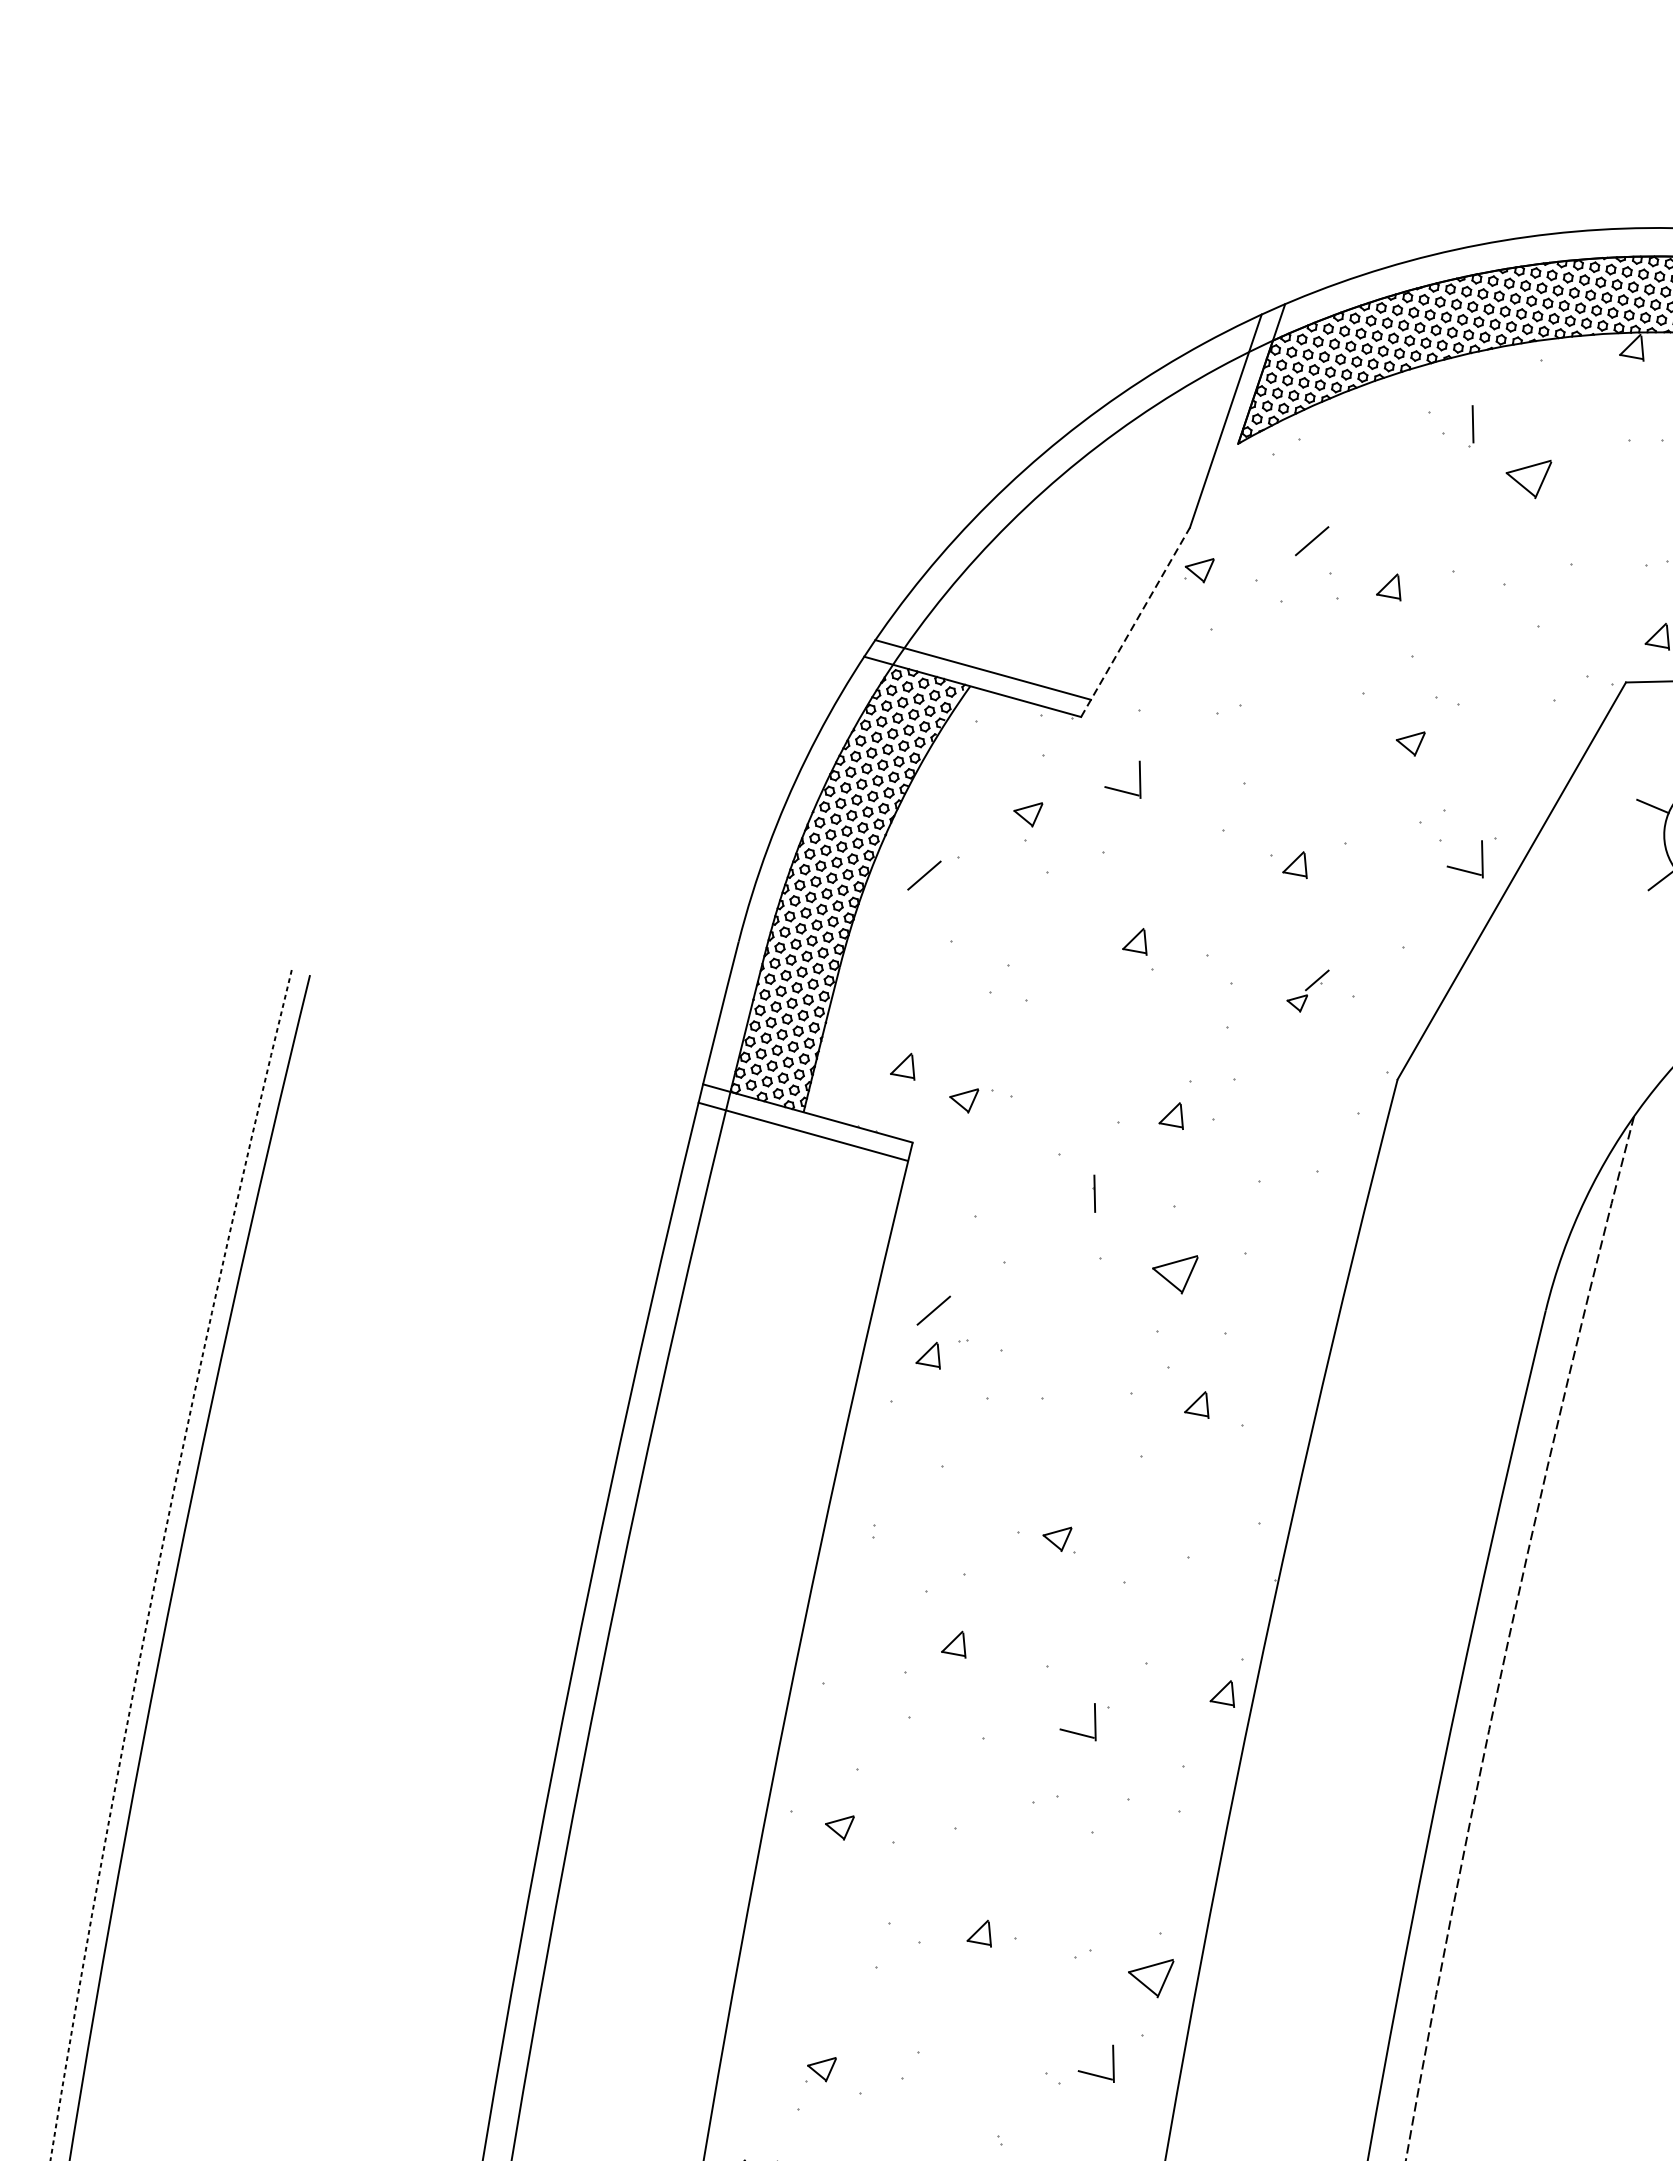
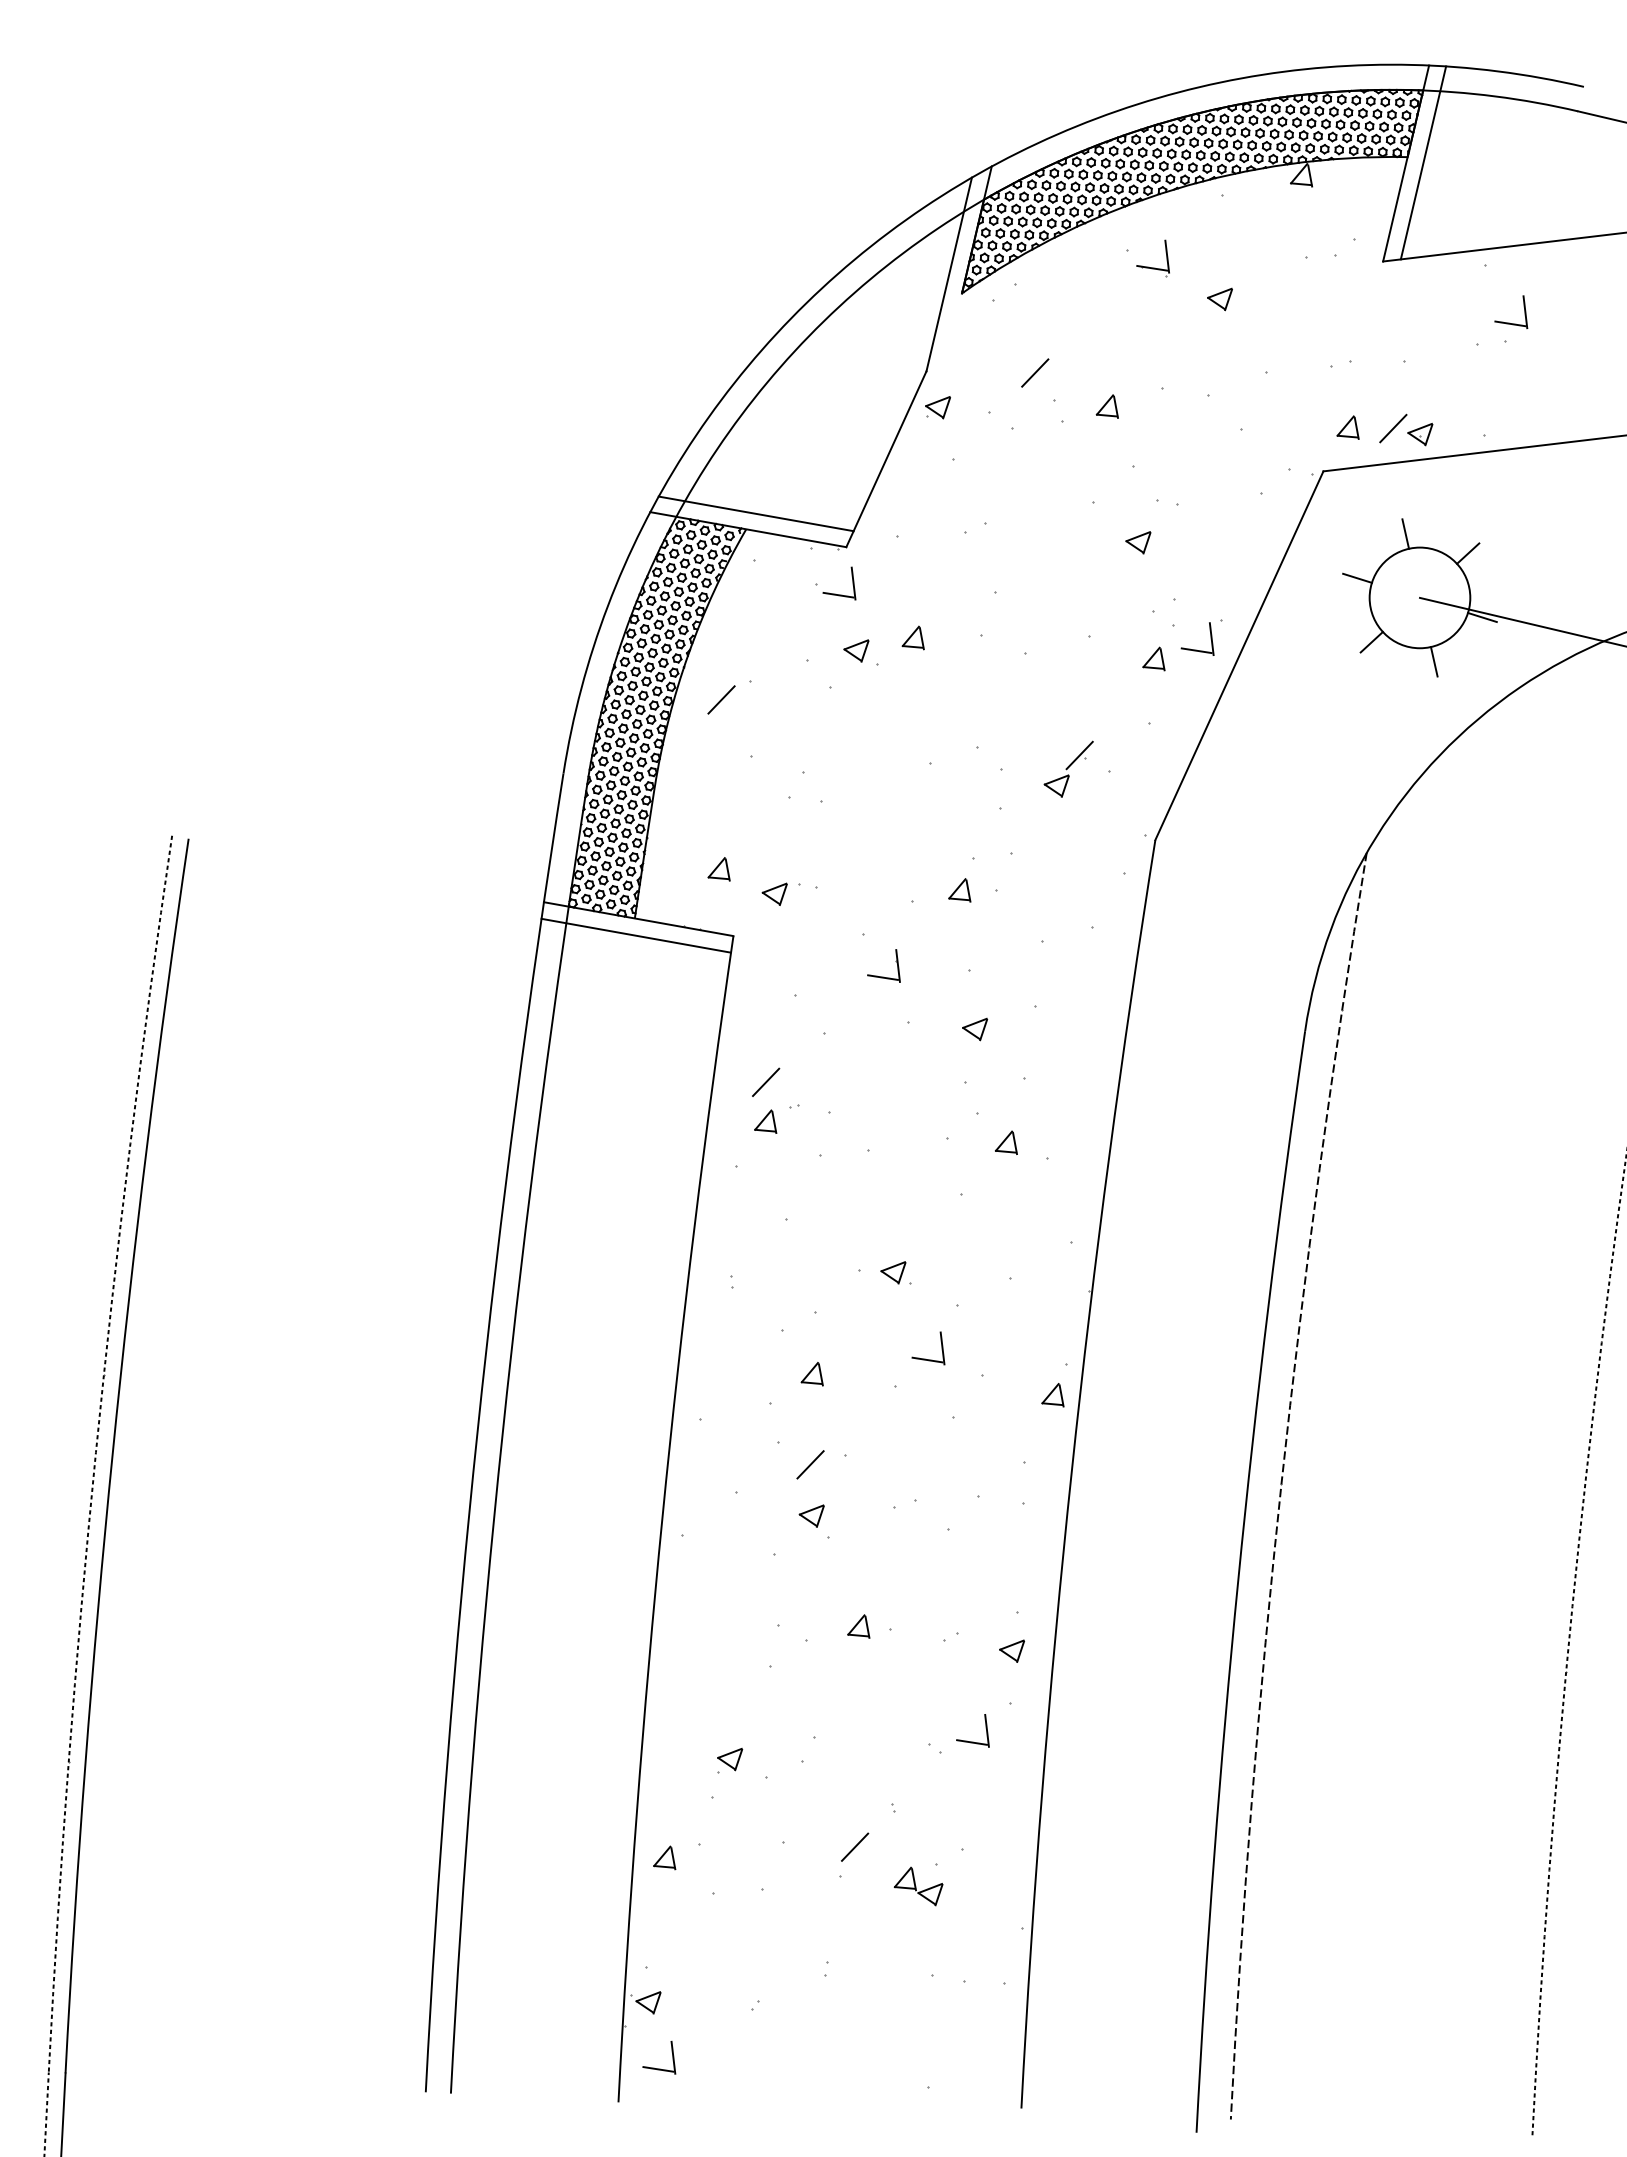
line: (1455, 434) -> (1152, 267), added
part: (1527, 478) -> (1219, 299), size x0.62
line: (1135, 622) -> (886, 459), dashed -> solid
part: (1118, 789) -> (835, 593), moved
part: (1027, 813) -> (856, 650), moved
part: (1295, 863) -> (1153, 658), moved
part: (1135, 940) -> (912, 637), moved
part: (1307, 989) -> (1068, 768), size x1.43
line: (1076, 1205) -> (882, 977), added
part: (1175, 1273) -> (975, 1029), size x0.62
part: (1075, 1731) -> (925, 1358), moved
line: (943, 1745) -> (810, 1464), added
part: (839, 1826) -> (811, 1515), moved
part: (1149, 1976) -> (1011, 1650), size x0.62

